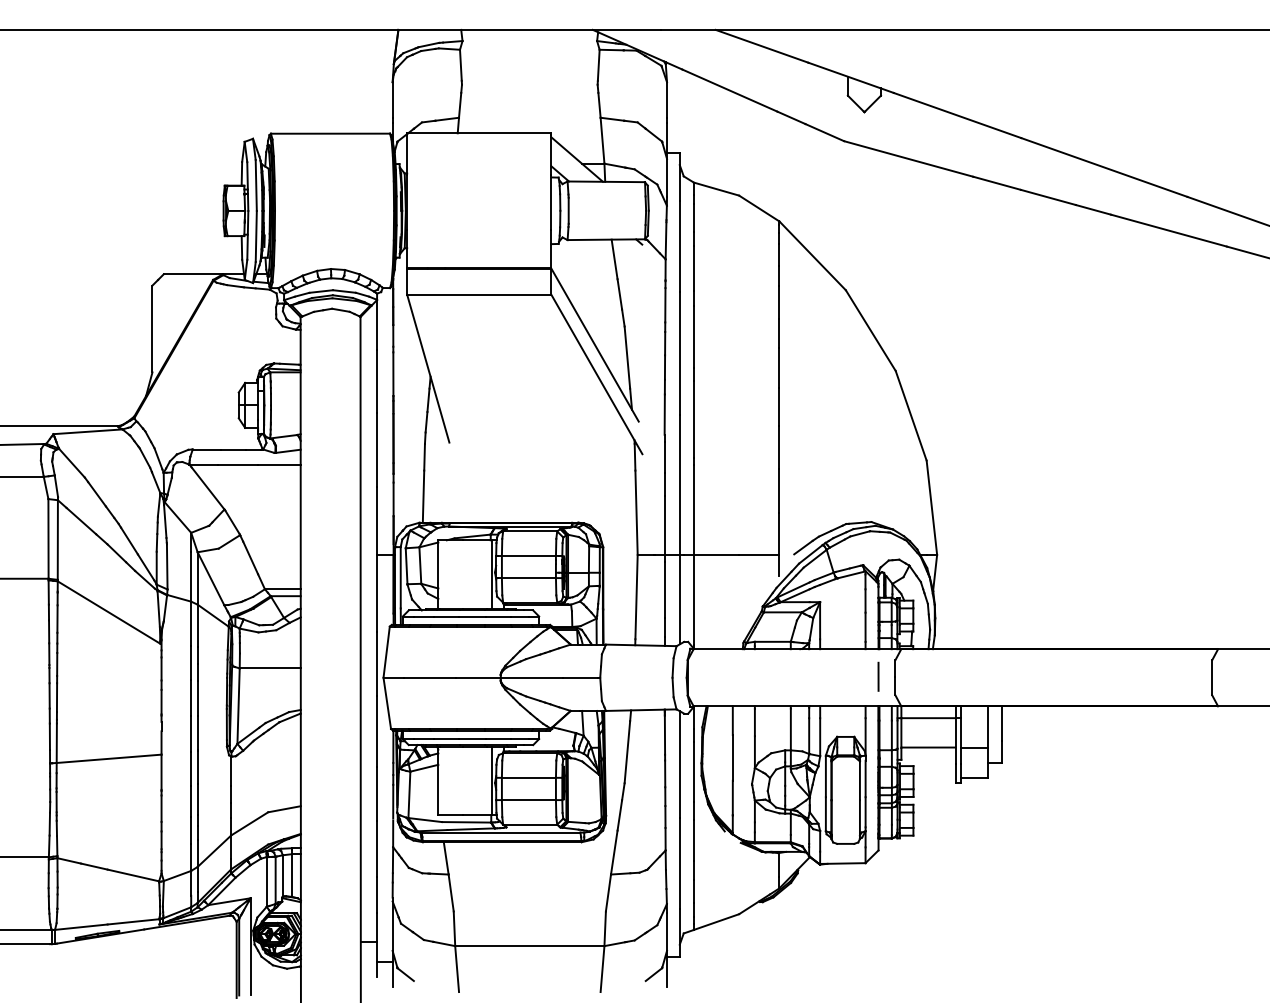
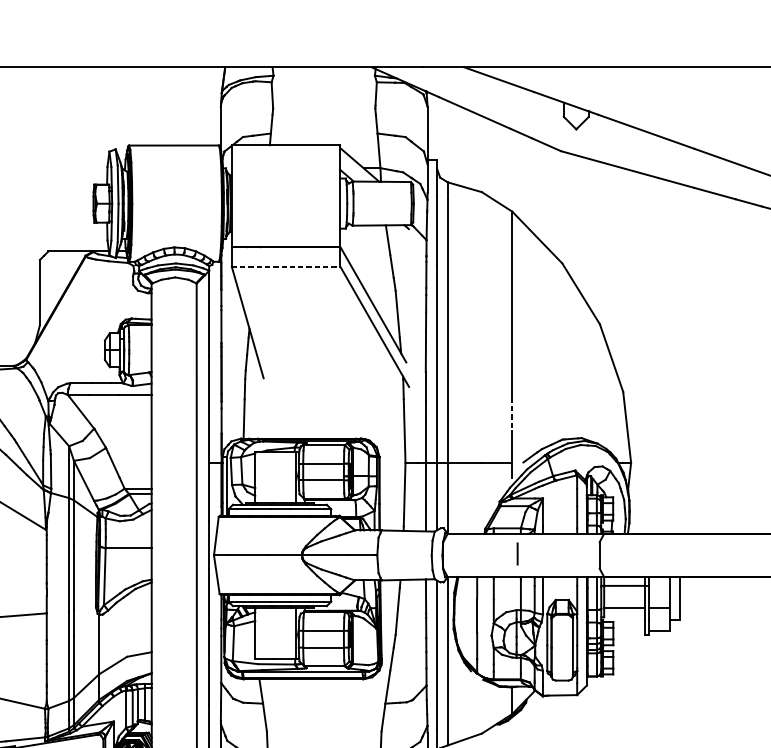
line: (479, 294) -> (286, 266), solid -> dashed
line: (779, 491) -> (512, 415), solid -> dashed
line: (878, 676) -> (517, 553), moved

